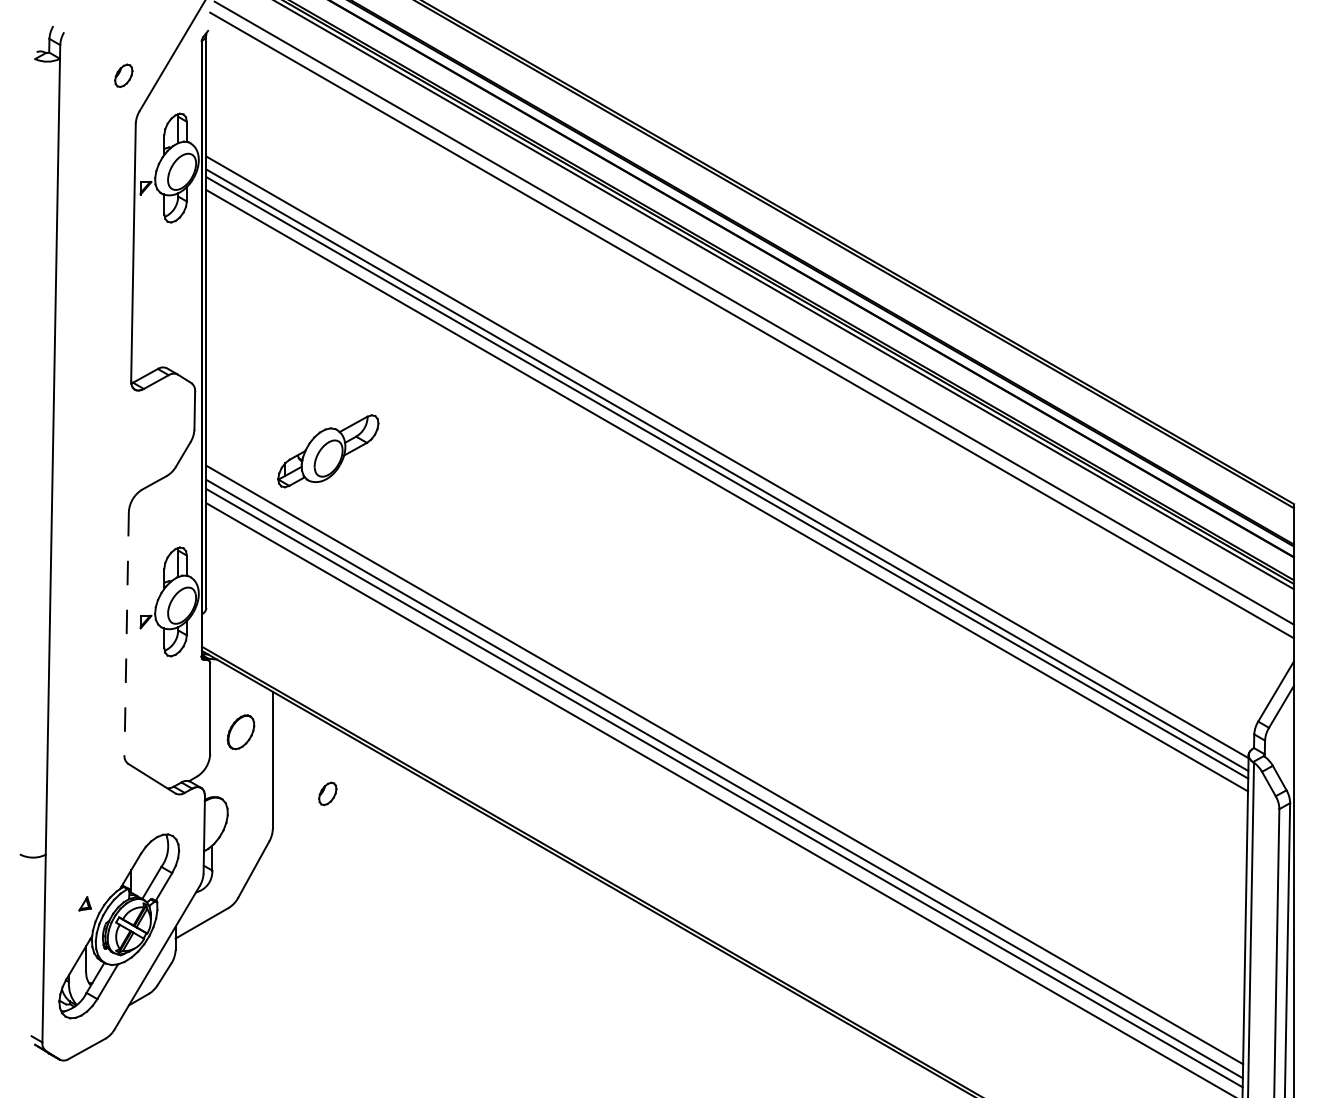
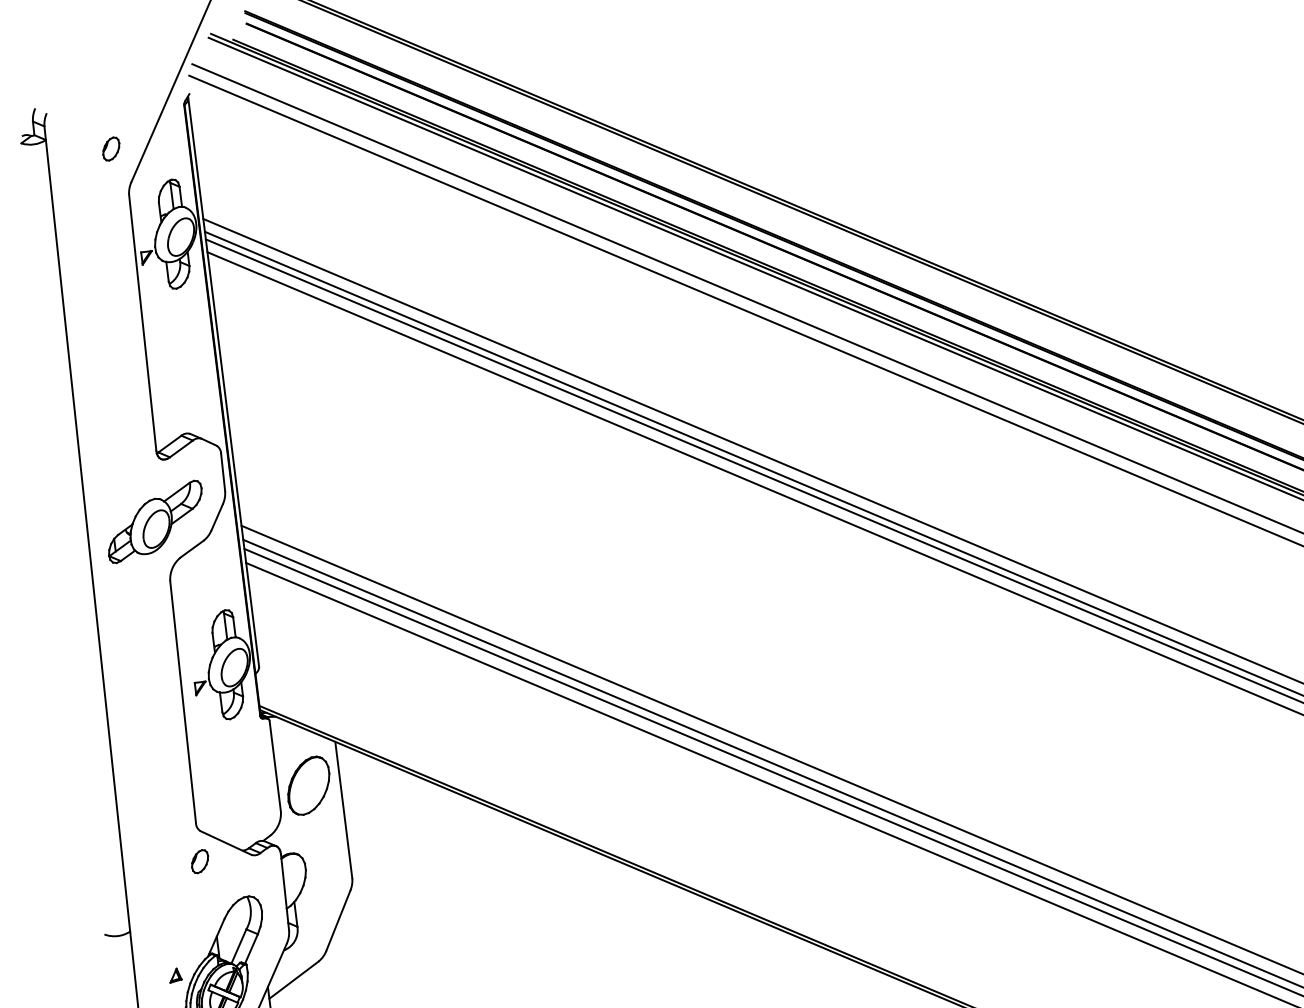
part: (328, 451) -> (155, 522), moved
line: (126, 633) -> (182, 702), dashed -> solid
part: (240, 732) -> (308, 786), size x1.67
part: (327, 793) -> (199, 861), moved

